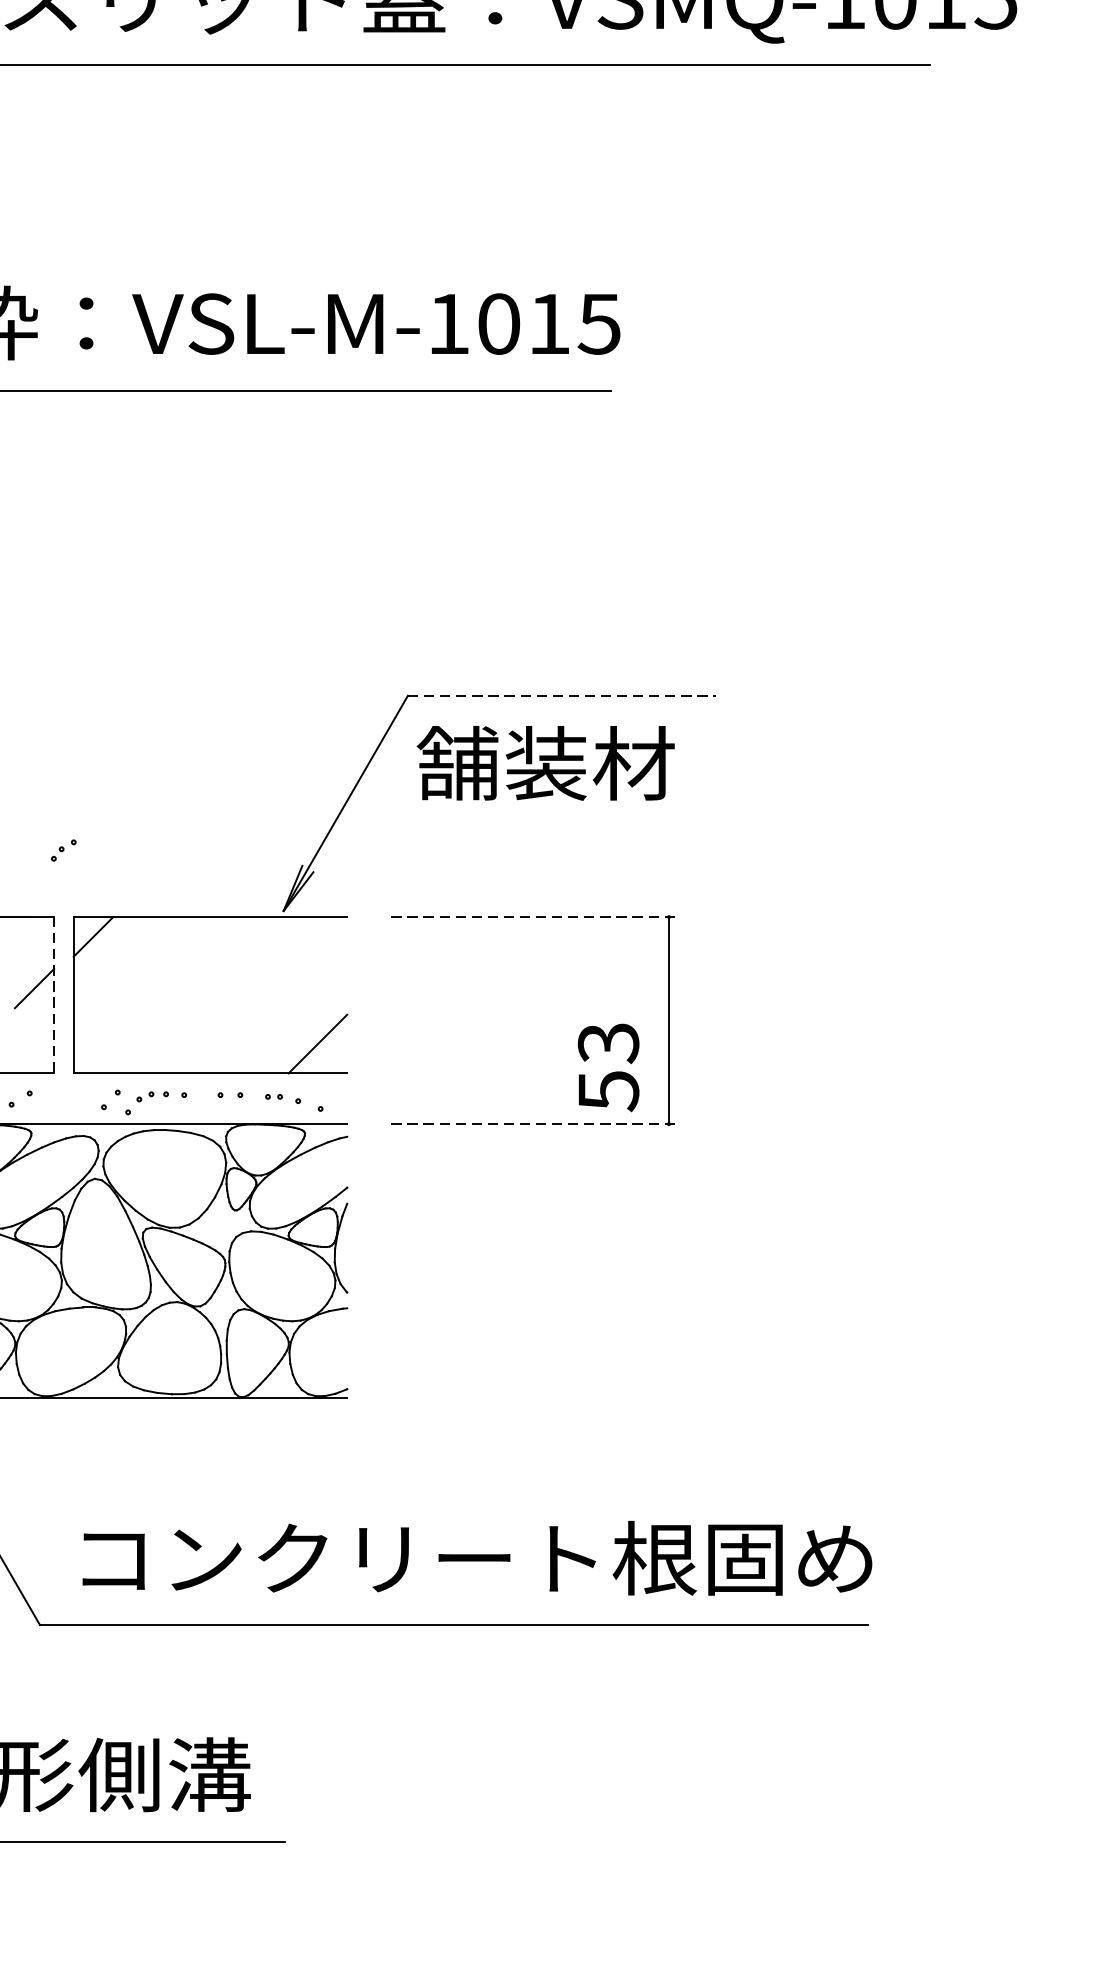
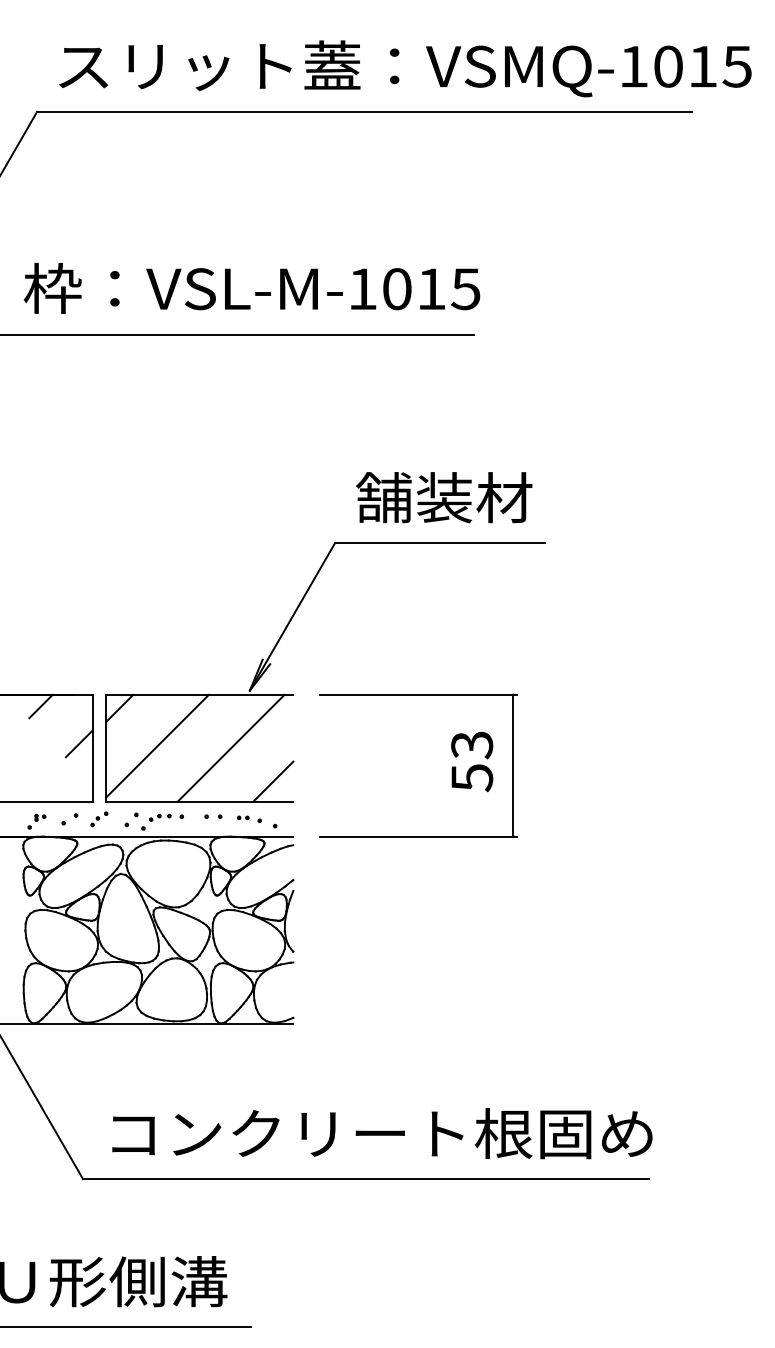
line: (562, 695) -> (440, 543), dashed -> solid
text: (546, 763) -> (444, 497), moved
part: (63, 850) -> (99, 819), moved
line: (530, 916) -> (418, 694), dashed -> solid
line: (148, 991) -> (157, 745), added
line: (255, 994) -> (230, 747), added
line: (53, 995) -> (92, 748), dashed -> solid
text: (609, 1067) -> (472, 761), moved
line: (530, 1124) -> (418, 836), dashed -> solid

